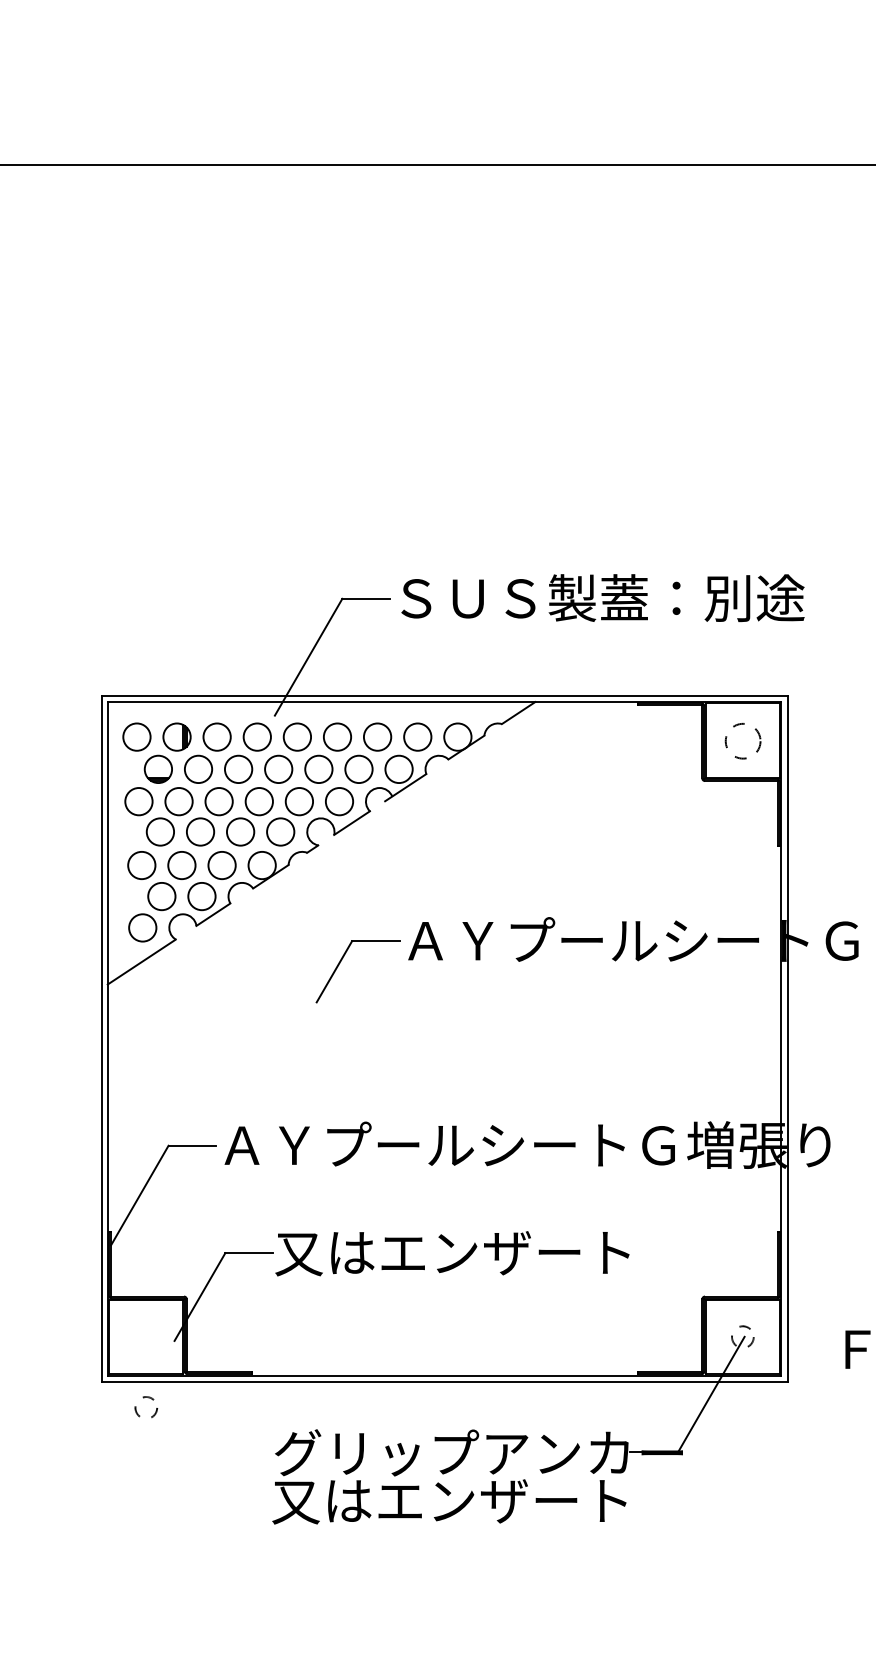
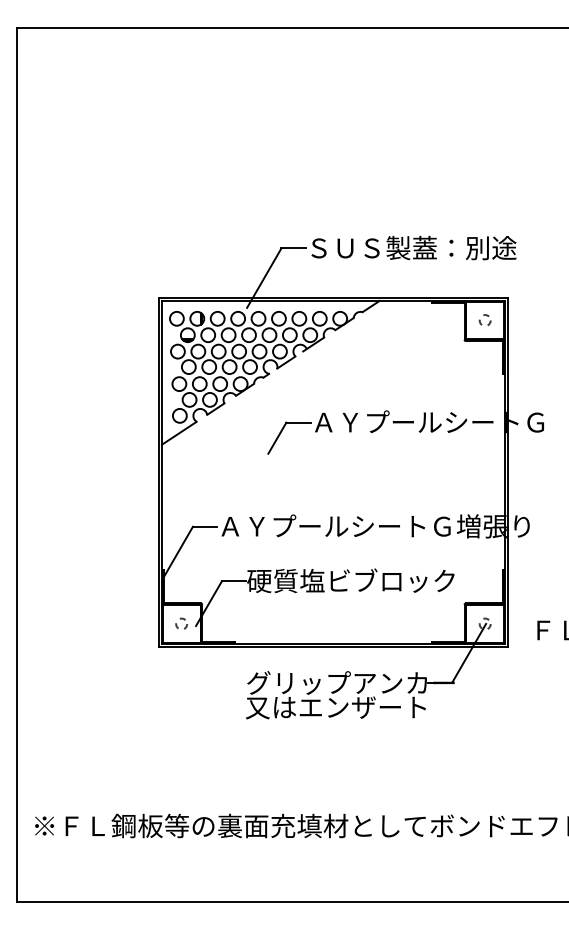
circle: (741, 738) -> (484, 319), size x0.62
text: (478, 1251) -> (350, 580), 又はエンザート -> 硬質塩ビブロック
circle: (145, 1406) -> (181, 623), moved

